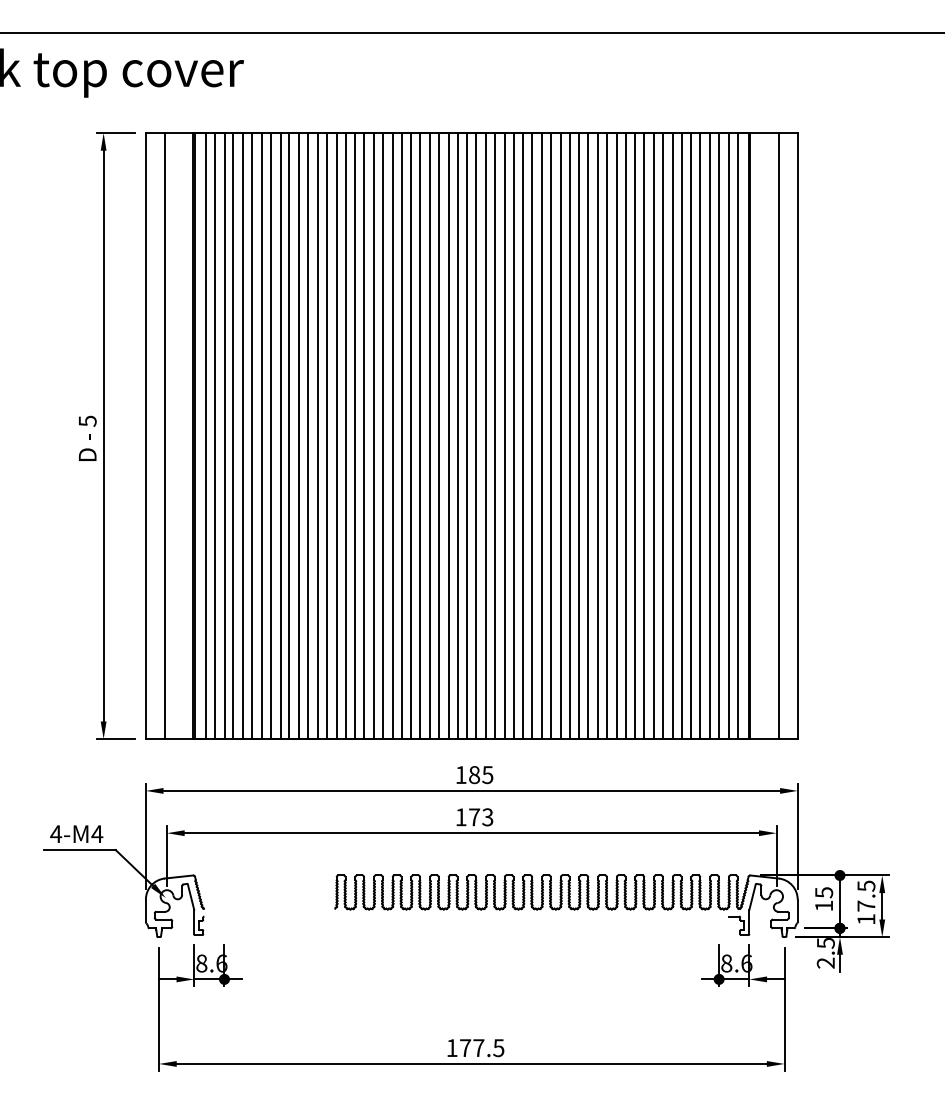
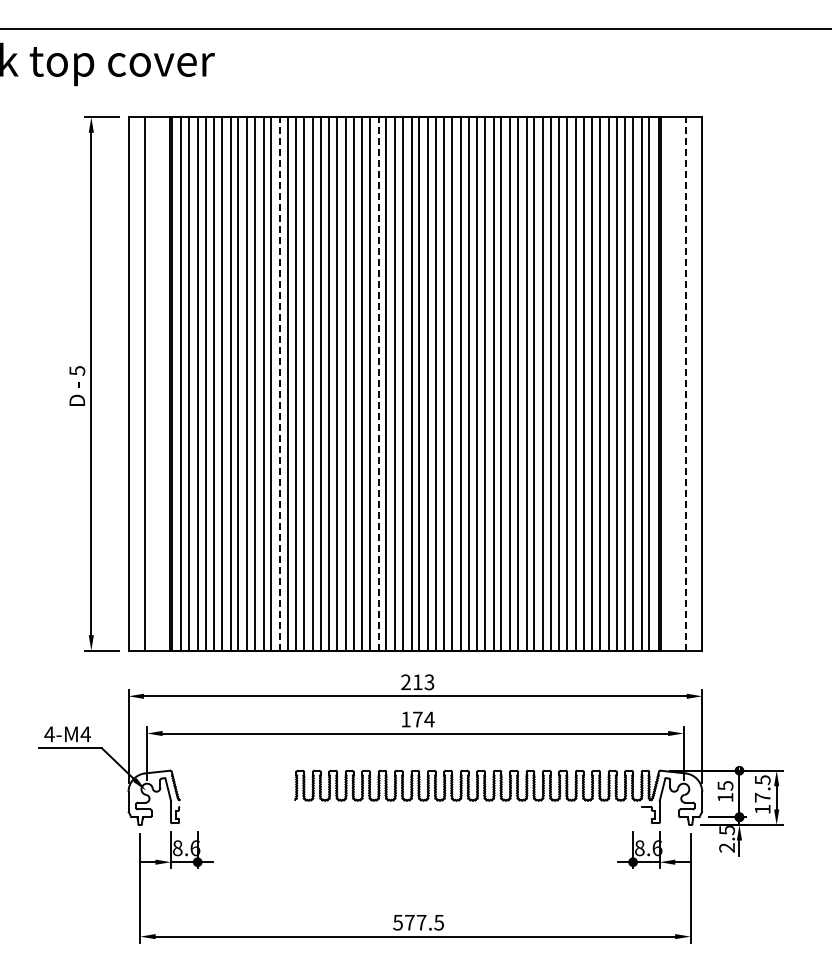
line: (318, 435) -> (280, 383), solid -> dashed
line: (429, 435) -> (378, 383), solid -> dashed
line: (778, 435) -> (685, 383), solid -> dashed
text: (474, 775) -> (417, 682), 185 -> 213
text: (487, 817) -> (429, 719), 173 -> 174
text: (451, 1047) -> (397, 922), 177.5 -> 577.5

